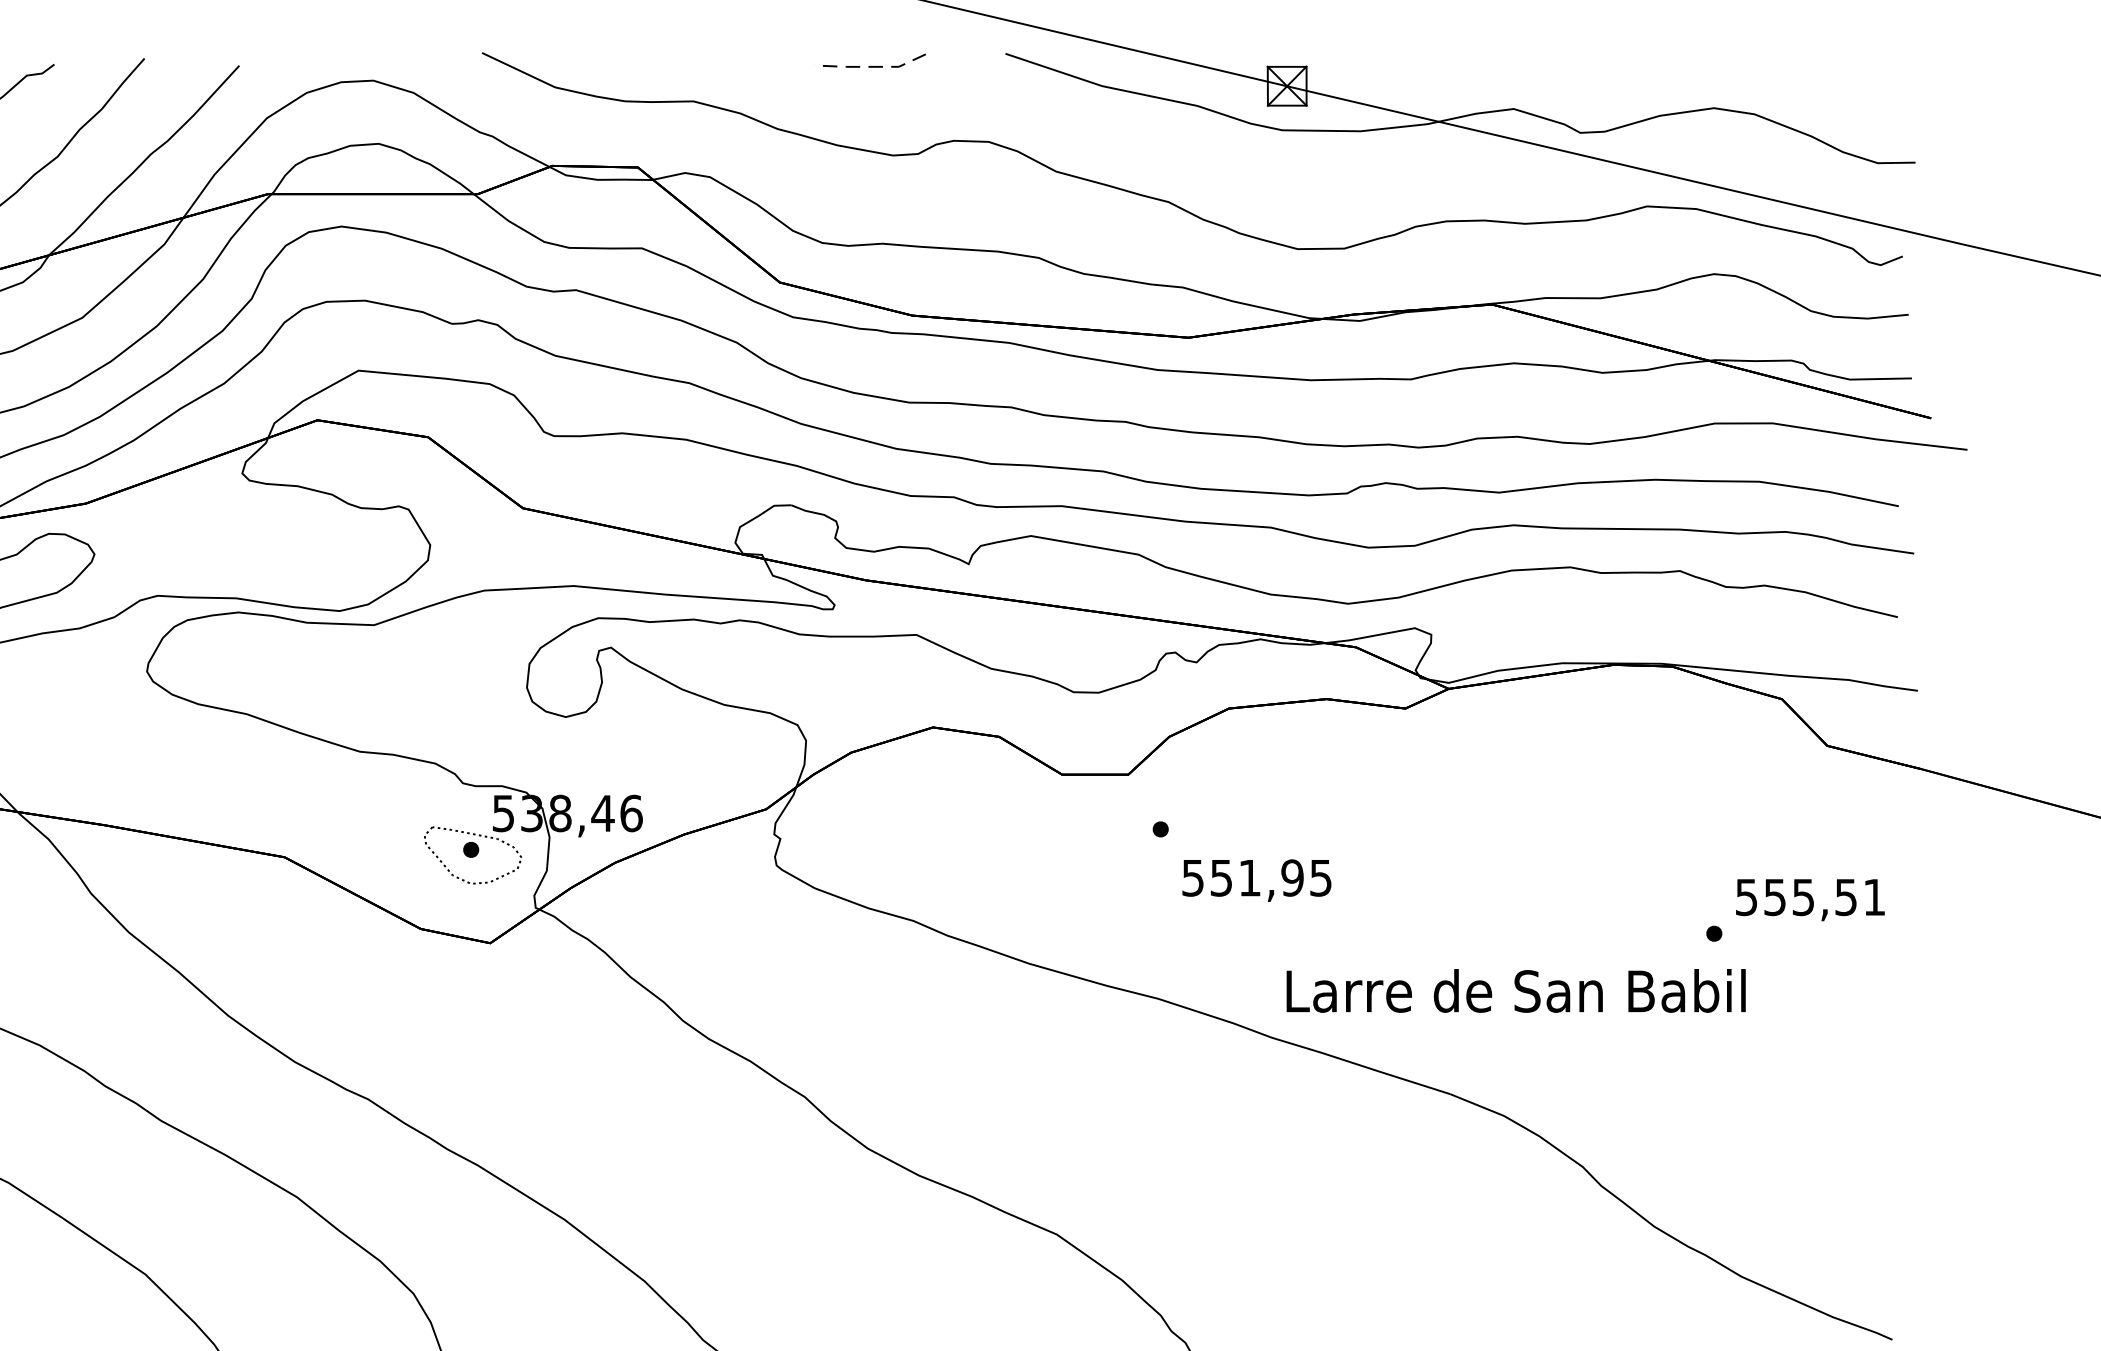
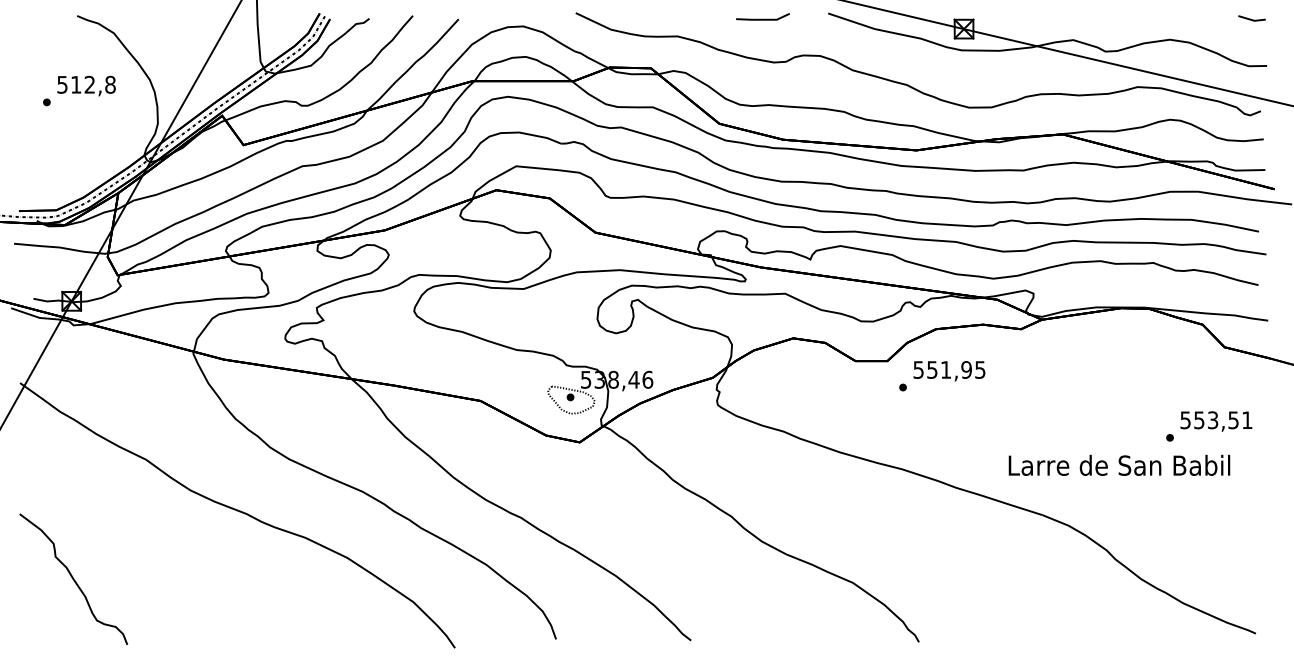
line: (1881, 64) -> (1250, 18), added
line: (871, 66) -> (763, 19), dashed -> solid
text: (1257, 881) -> (949, 371), moved
text: (1804, 895) -> (1213, 419), 555,51 -> 553,51
text: (1516, 989) -> (1119, 464), moved

